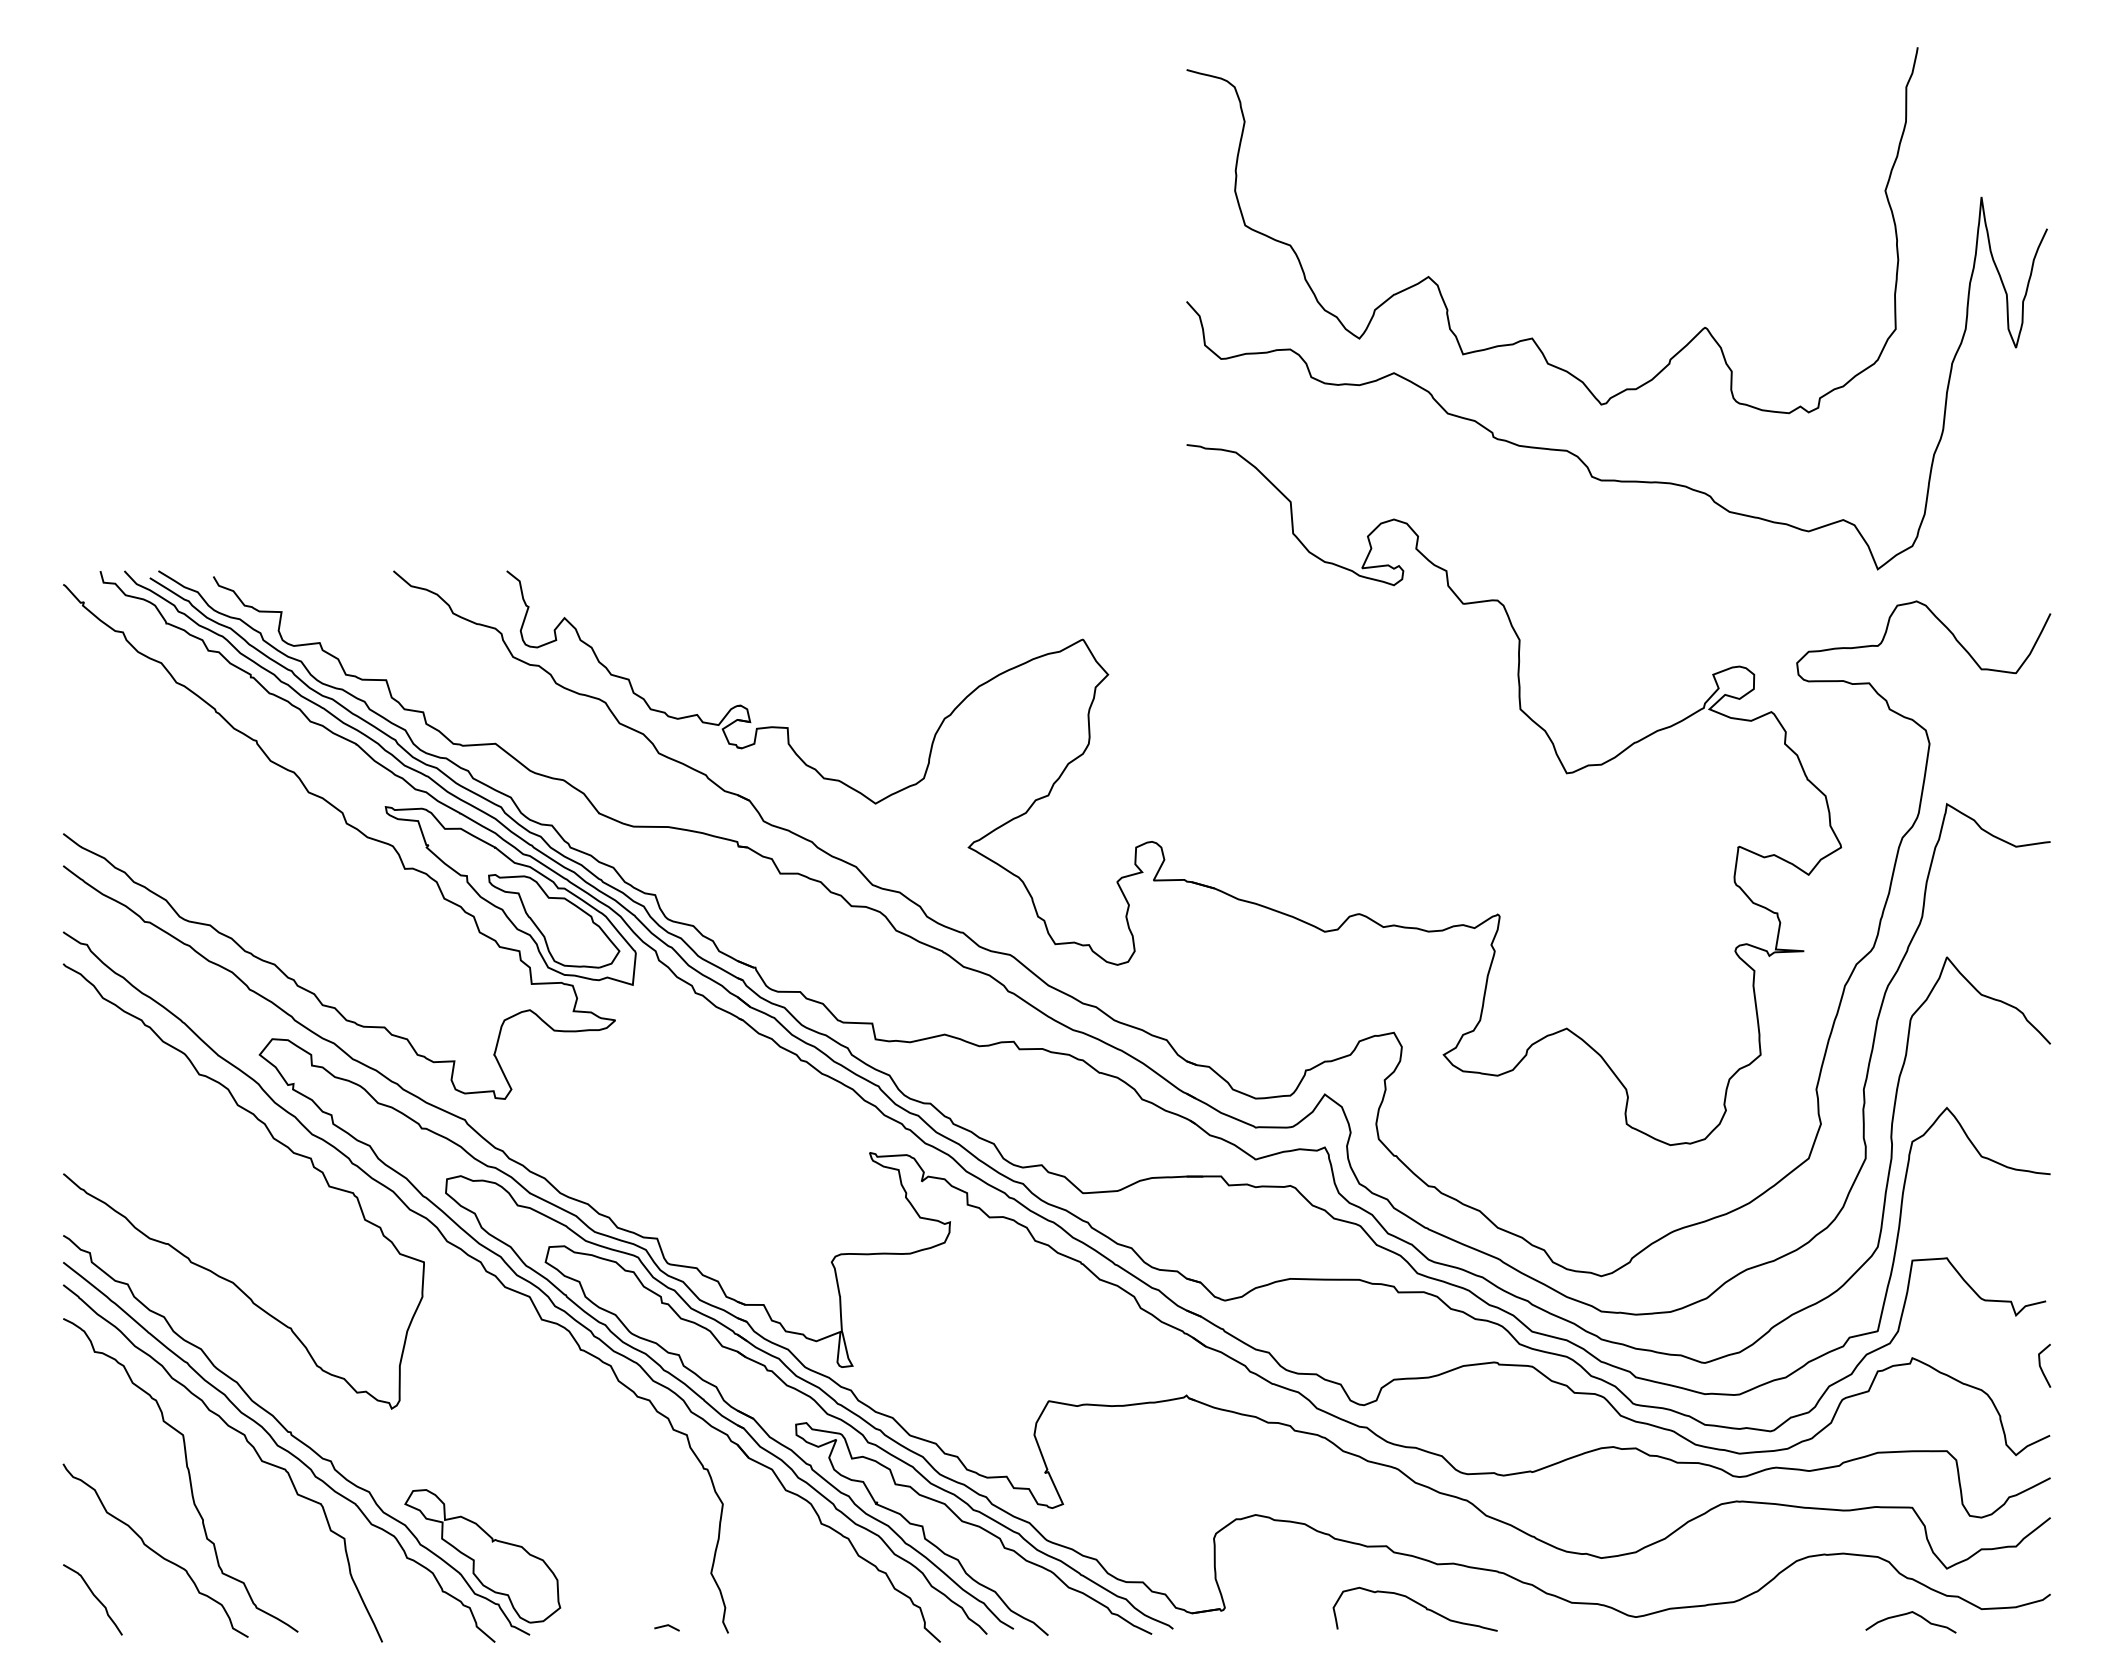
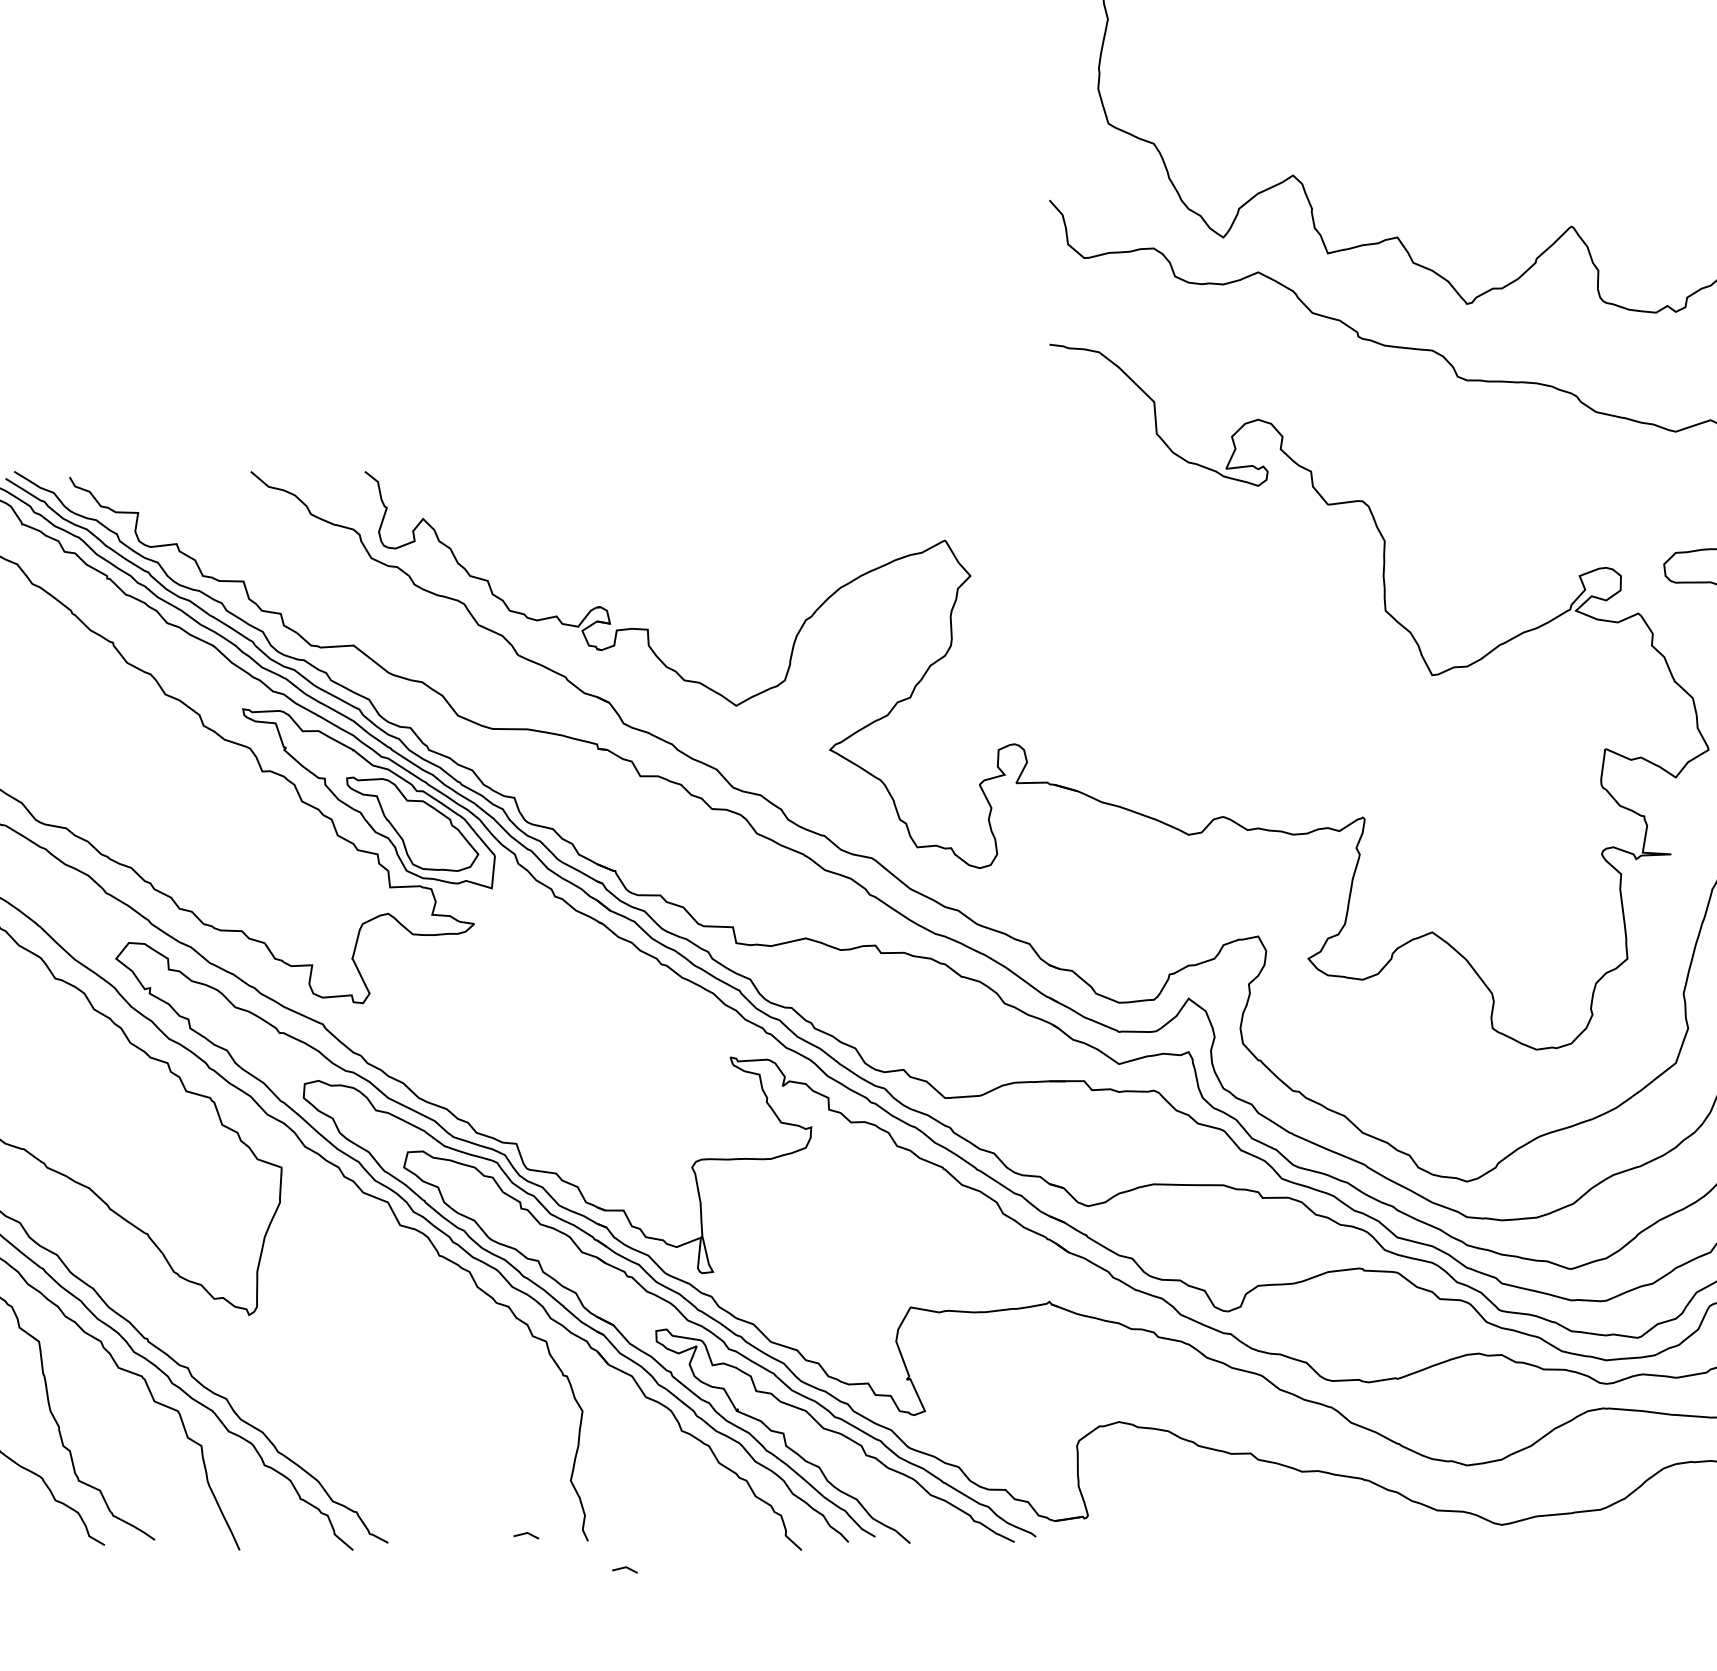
part: (482, 1556) -> (340, 1463), removed
curve: (1417, 1604) -> (1281, 1512), removed
line: (764, 1660) -> (624, 1568), added

